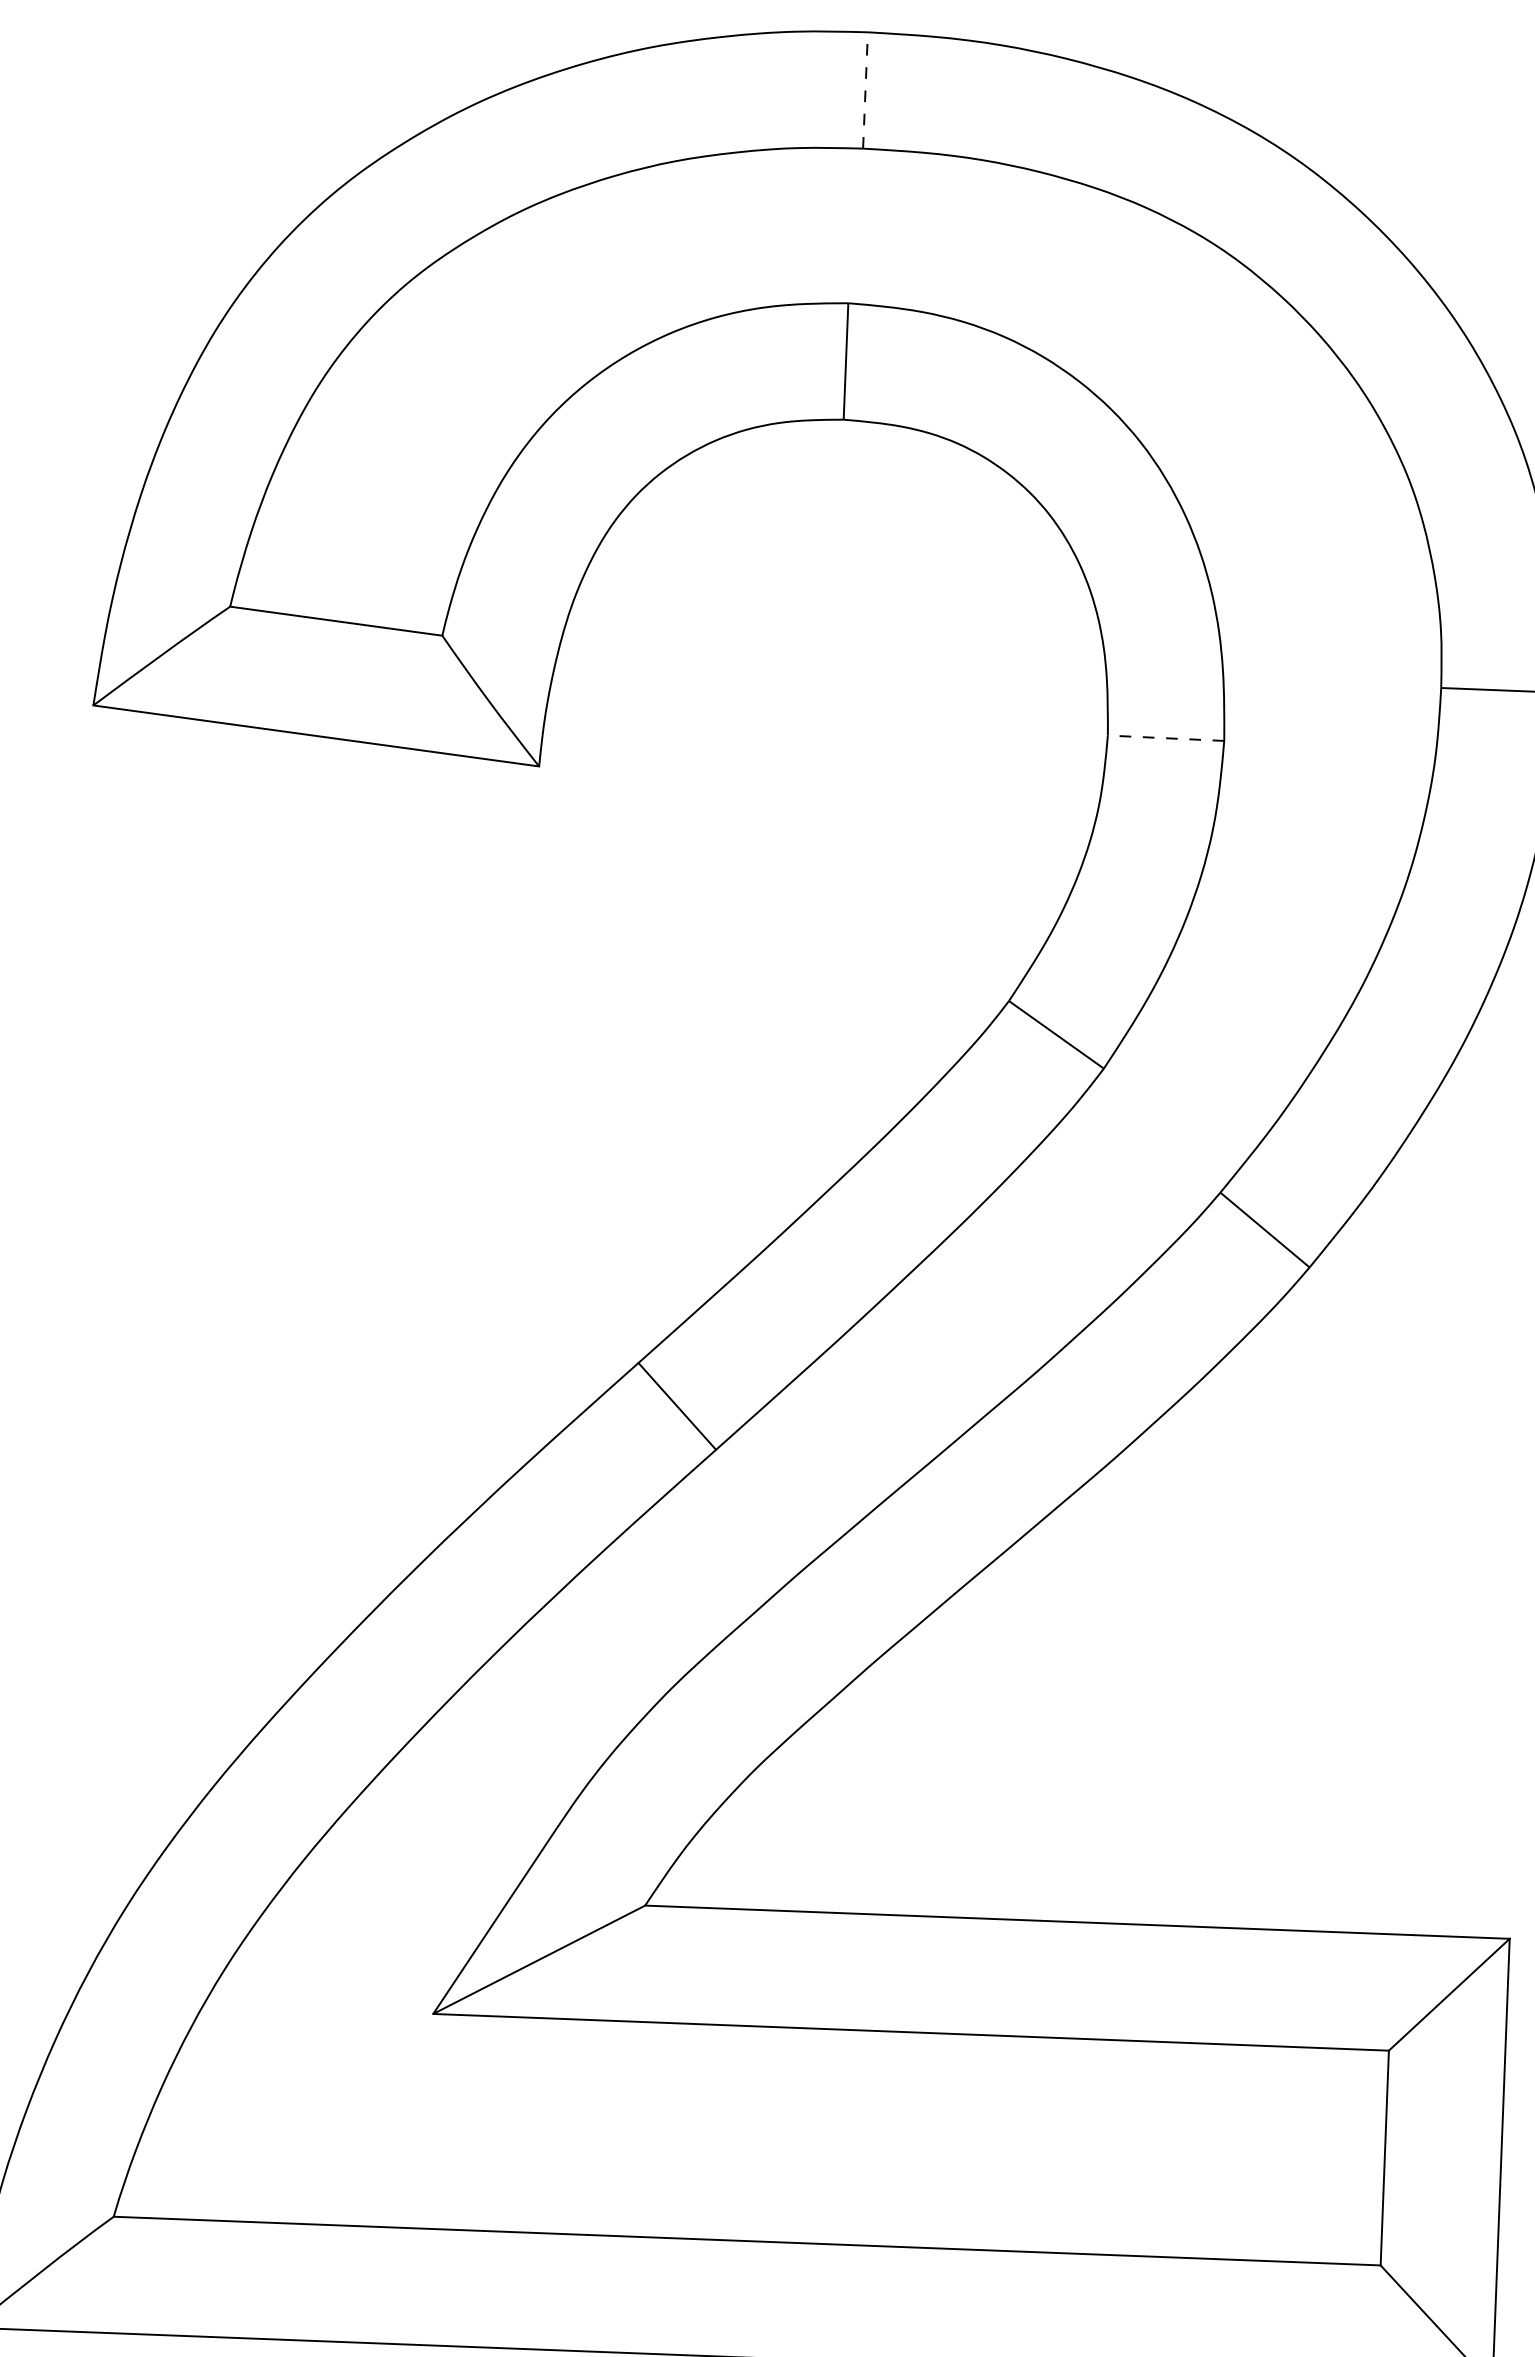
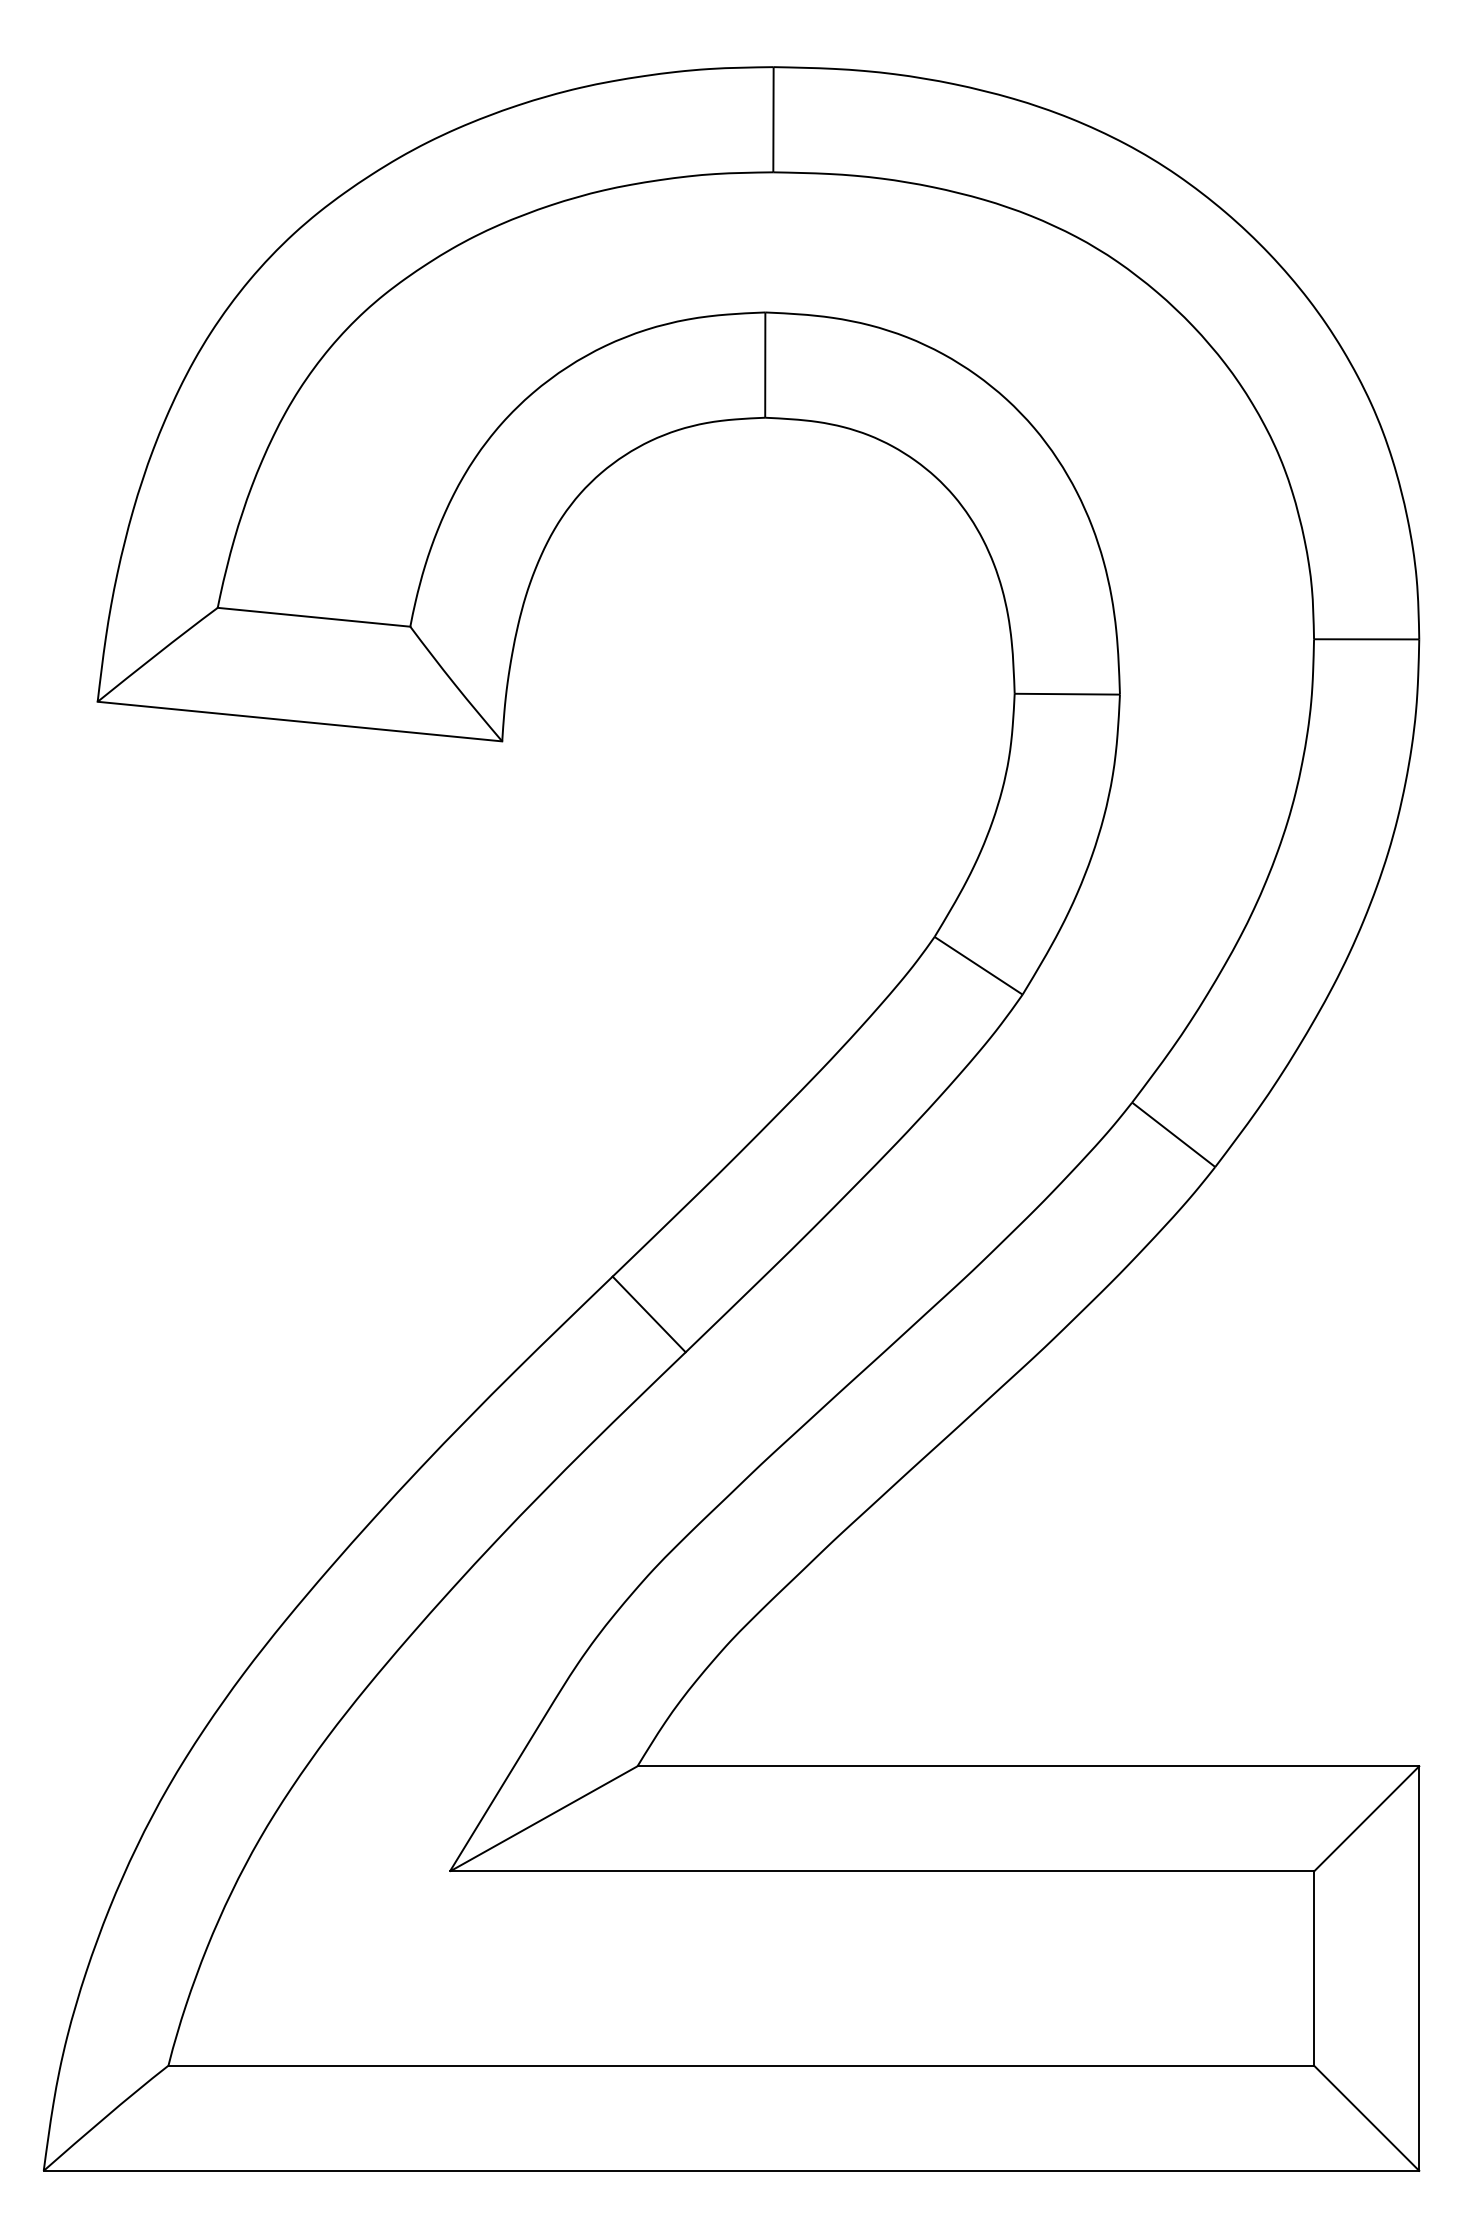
line: (865, 90) -> (773, 119), dashed -> solid
line: (1166, 738) -> (1067, 694), dashed -> solid

